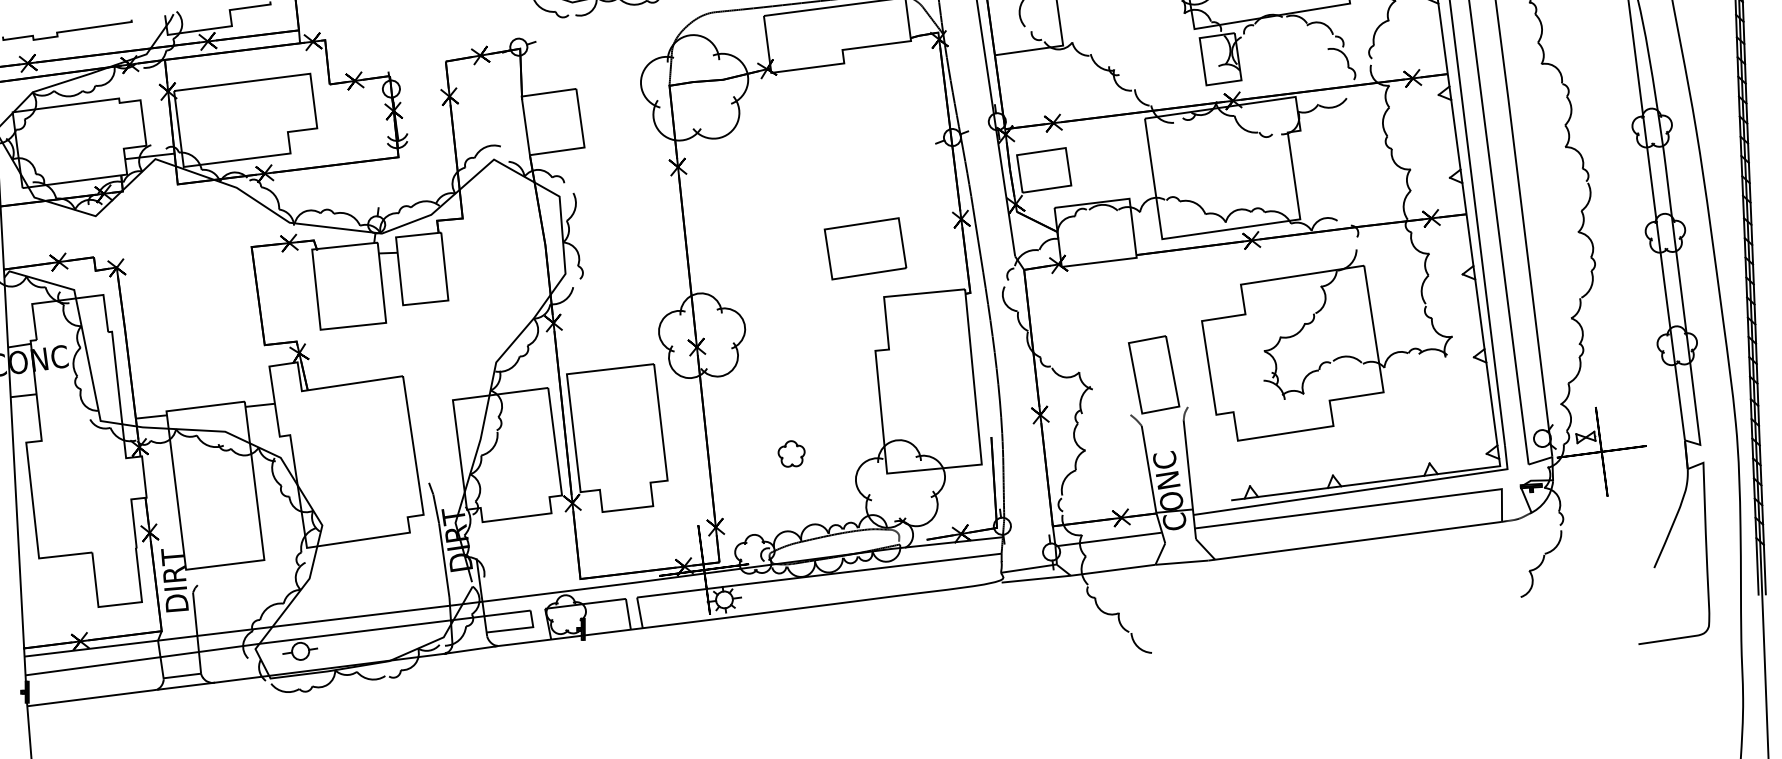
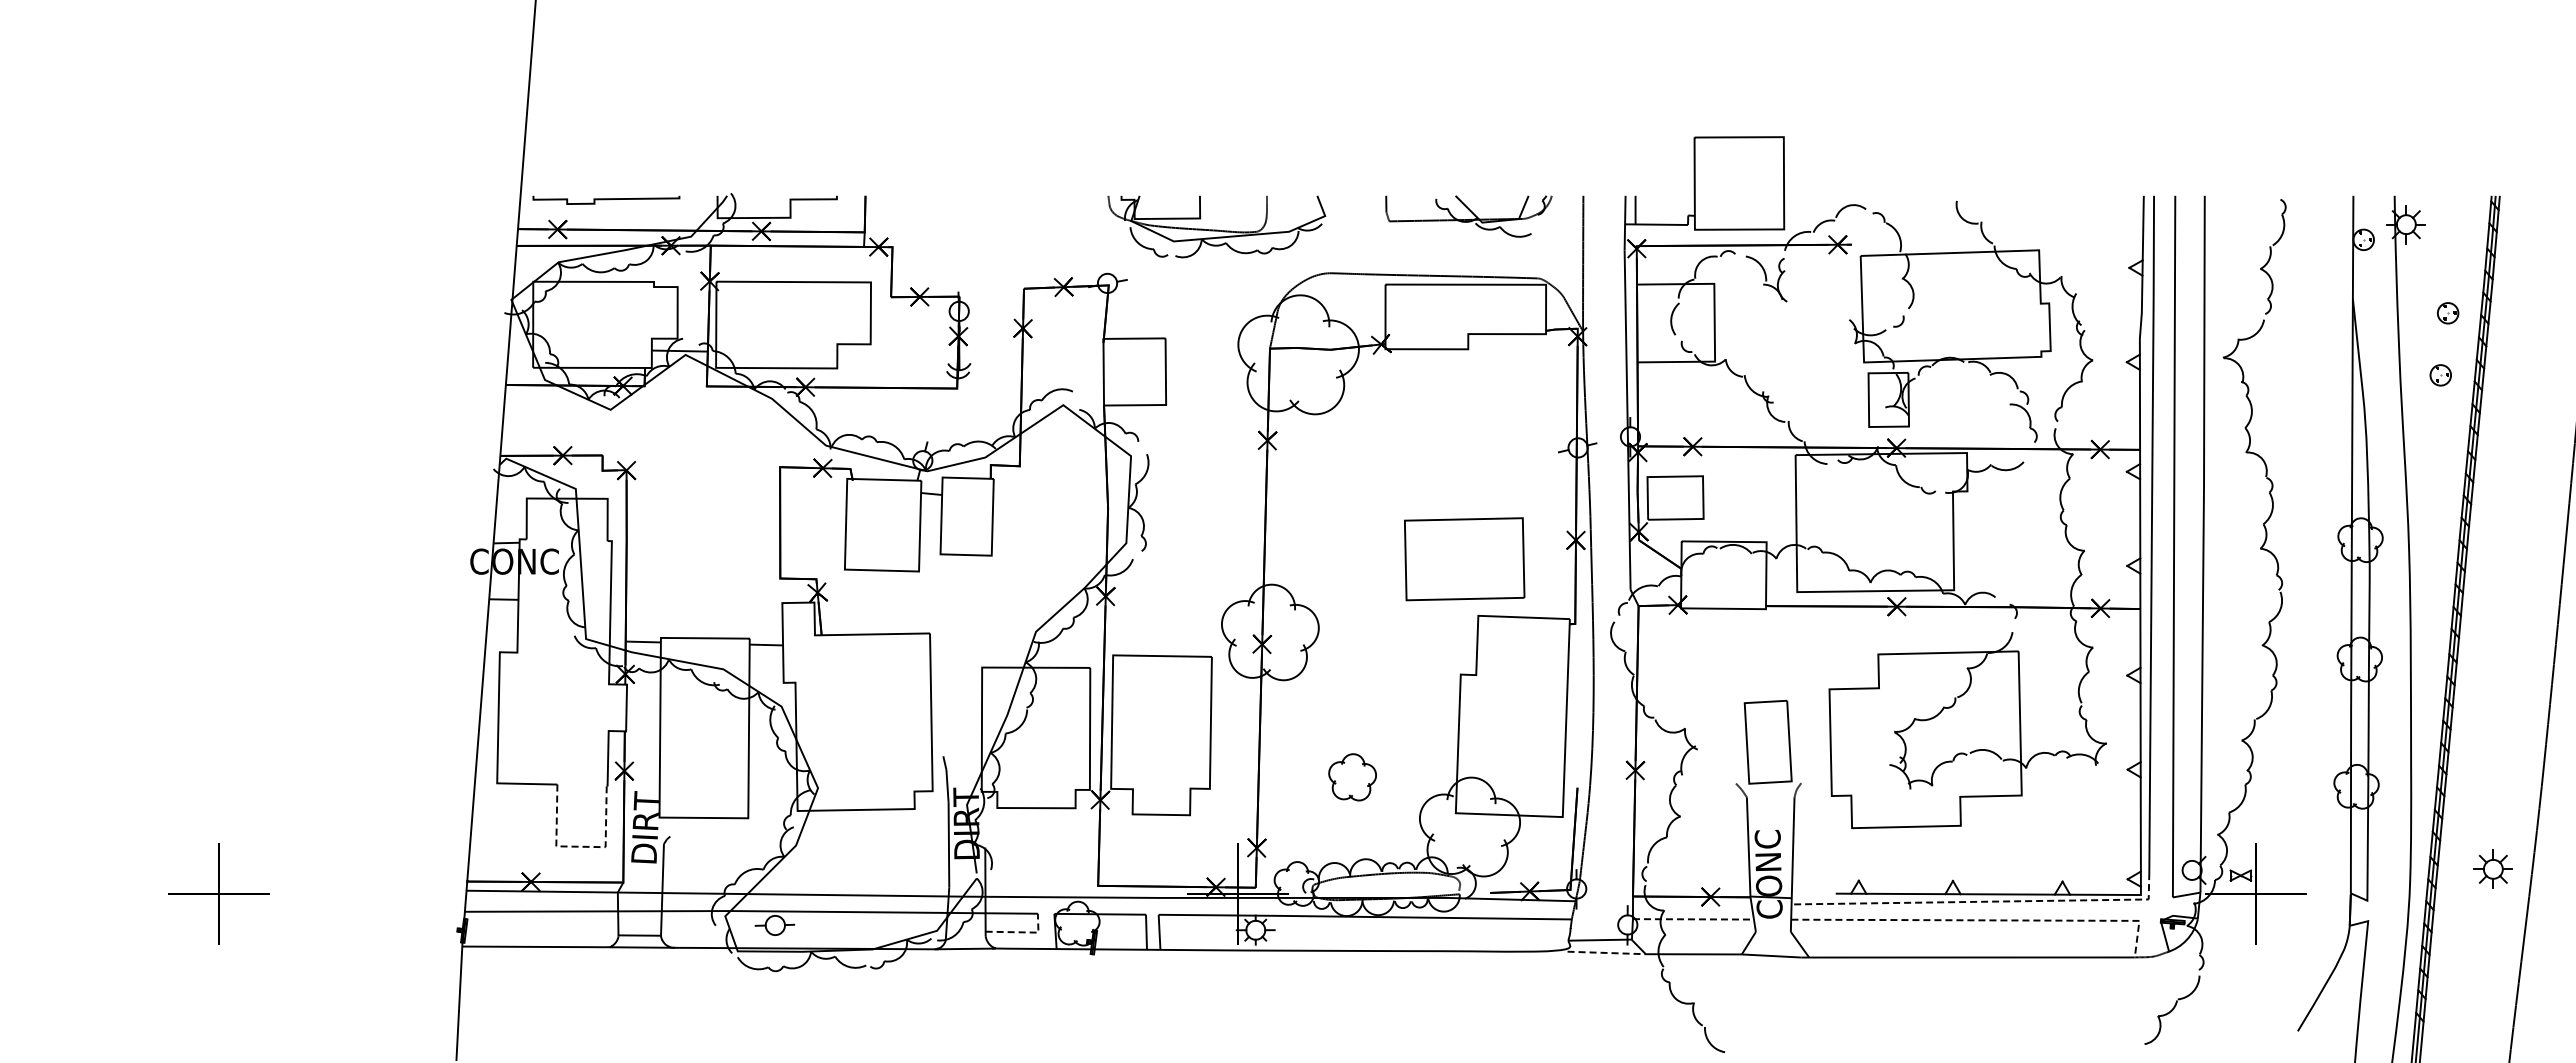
part: (865, 249) -> (1464, 559), size x1.4
part: (791, 454) -> (1351, 777), size x1.6
line: (1362, 490) -> (1983, 901), solid -> dashed
line: (1365, 506) -> (1984, 920), solid -> dashed
line: (1108, 539) -> (1693, 919), solid -> dashed
line: (1036, 578) -> (1607, 952), solid -> dashed
line: (119, 604) -> (580, 846), solid -> dashed
line: (519, 628) -> (1022, 932), solid -> dashed

